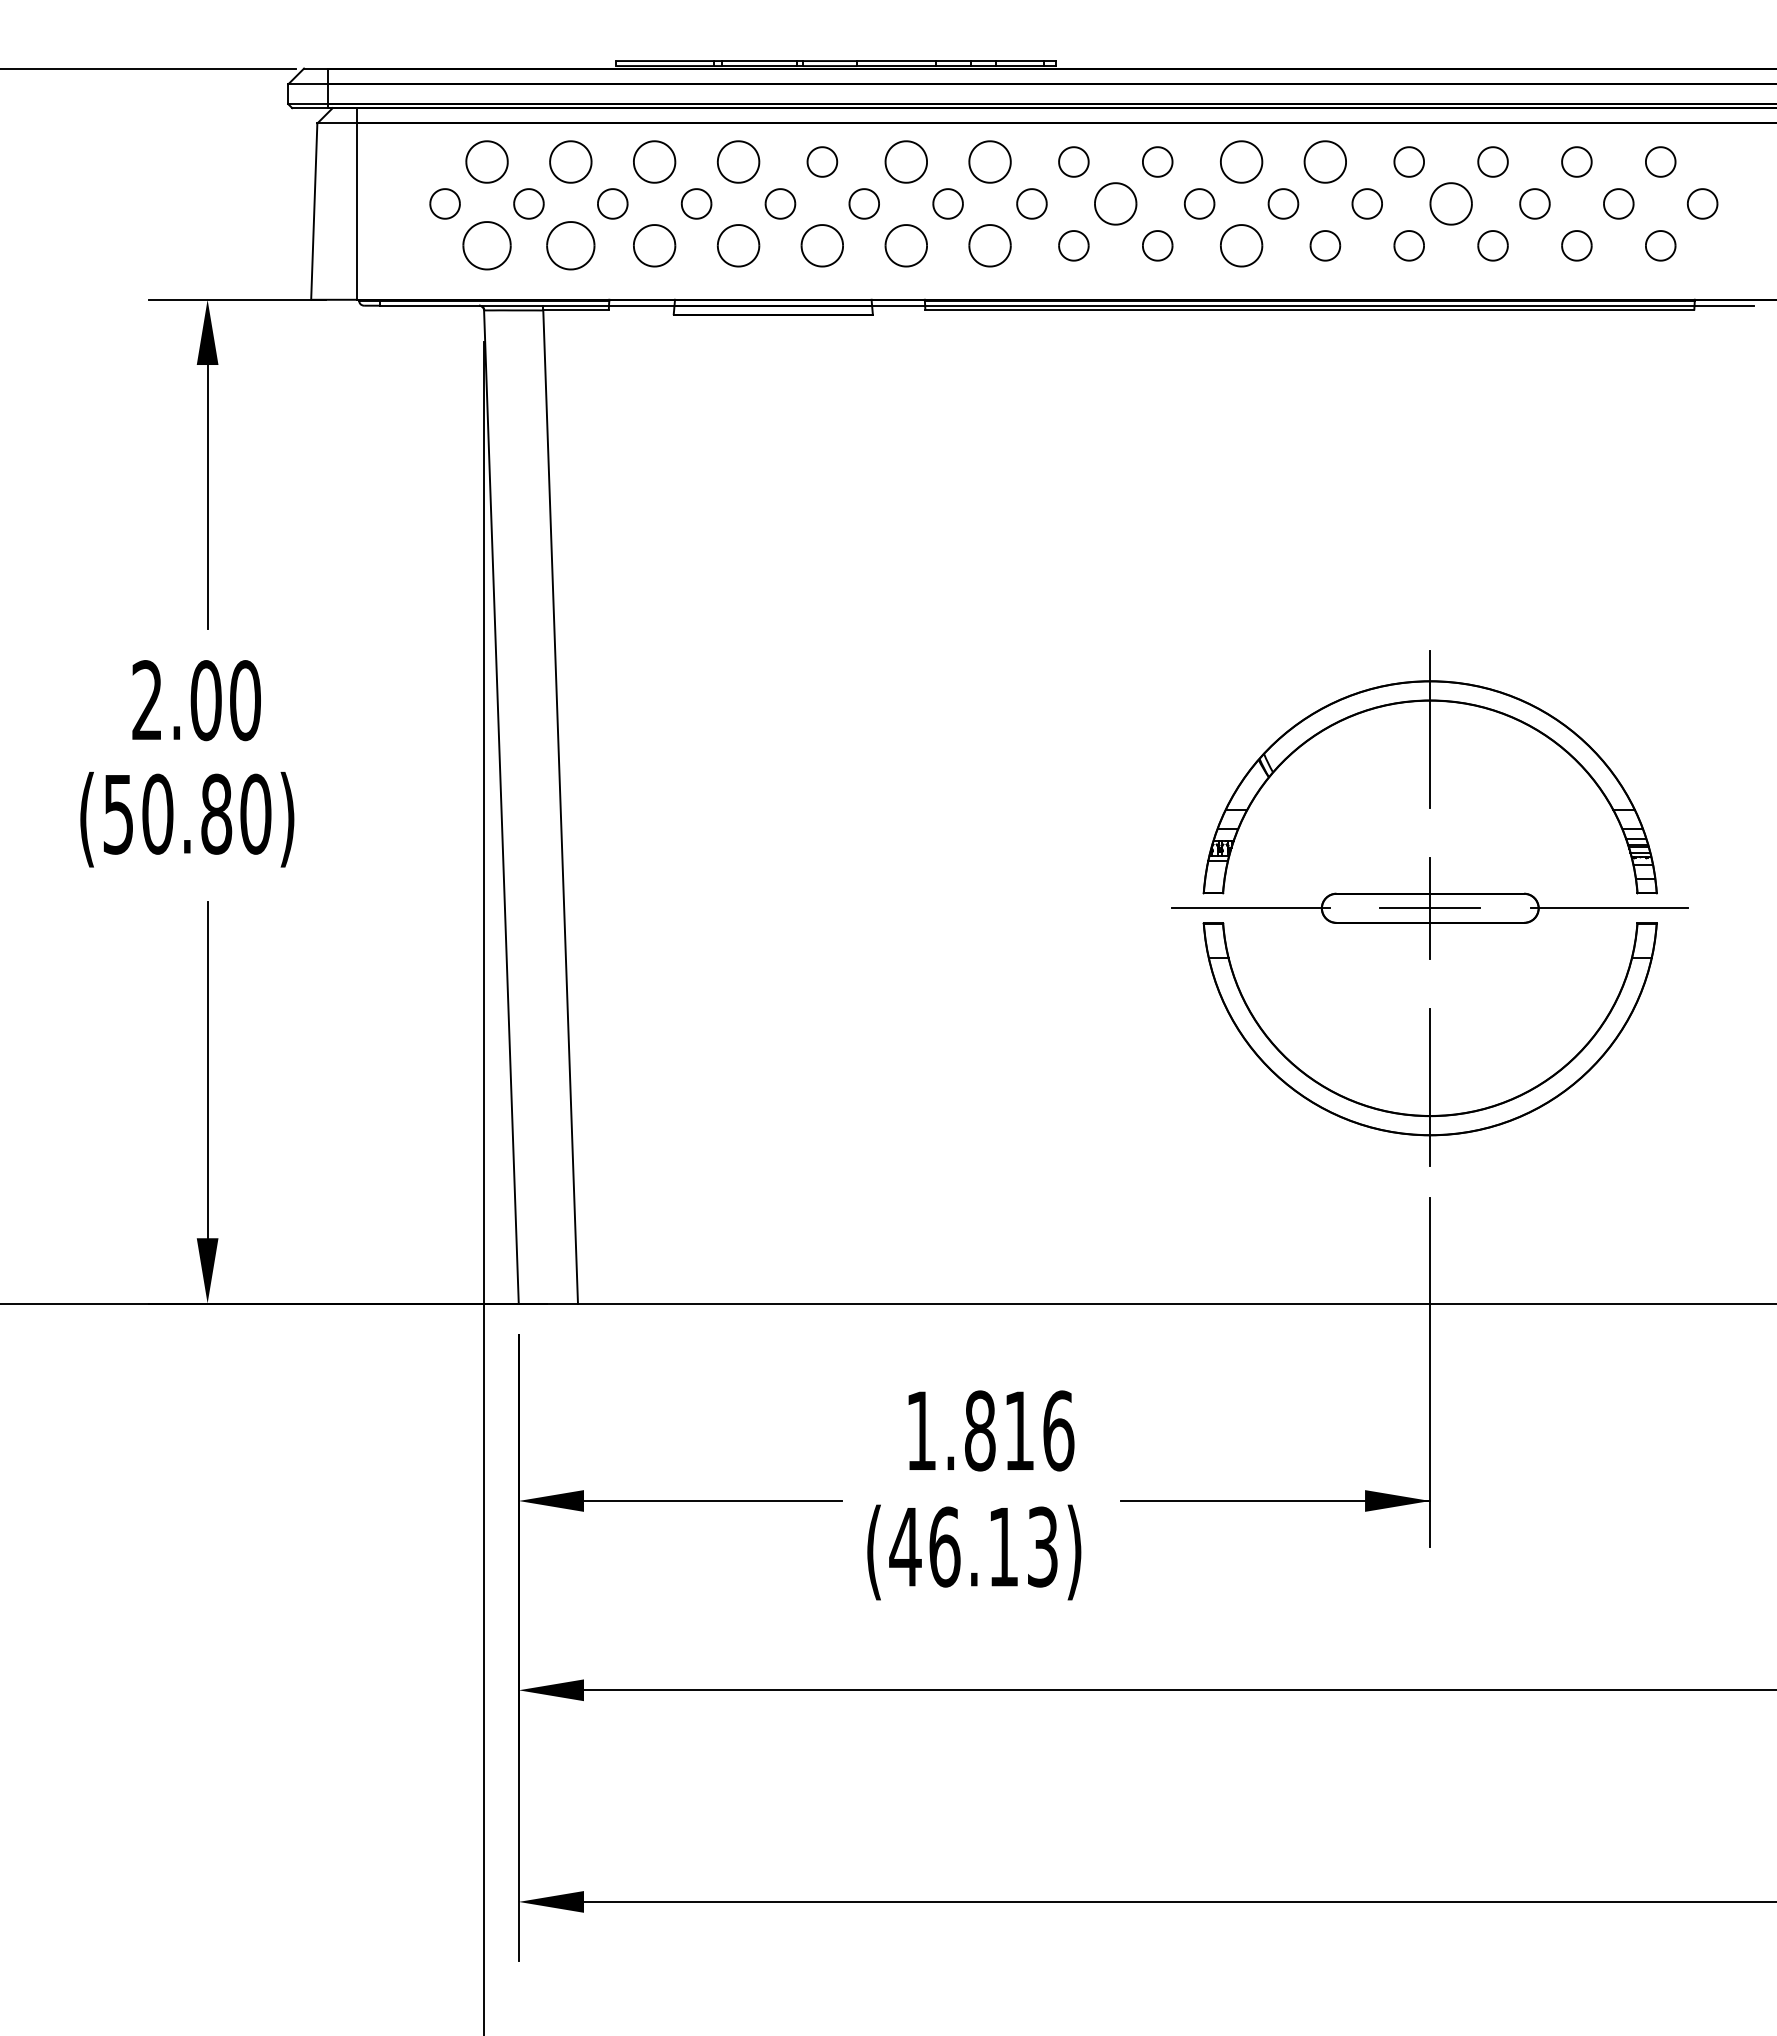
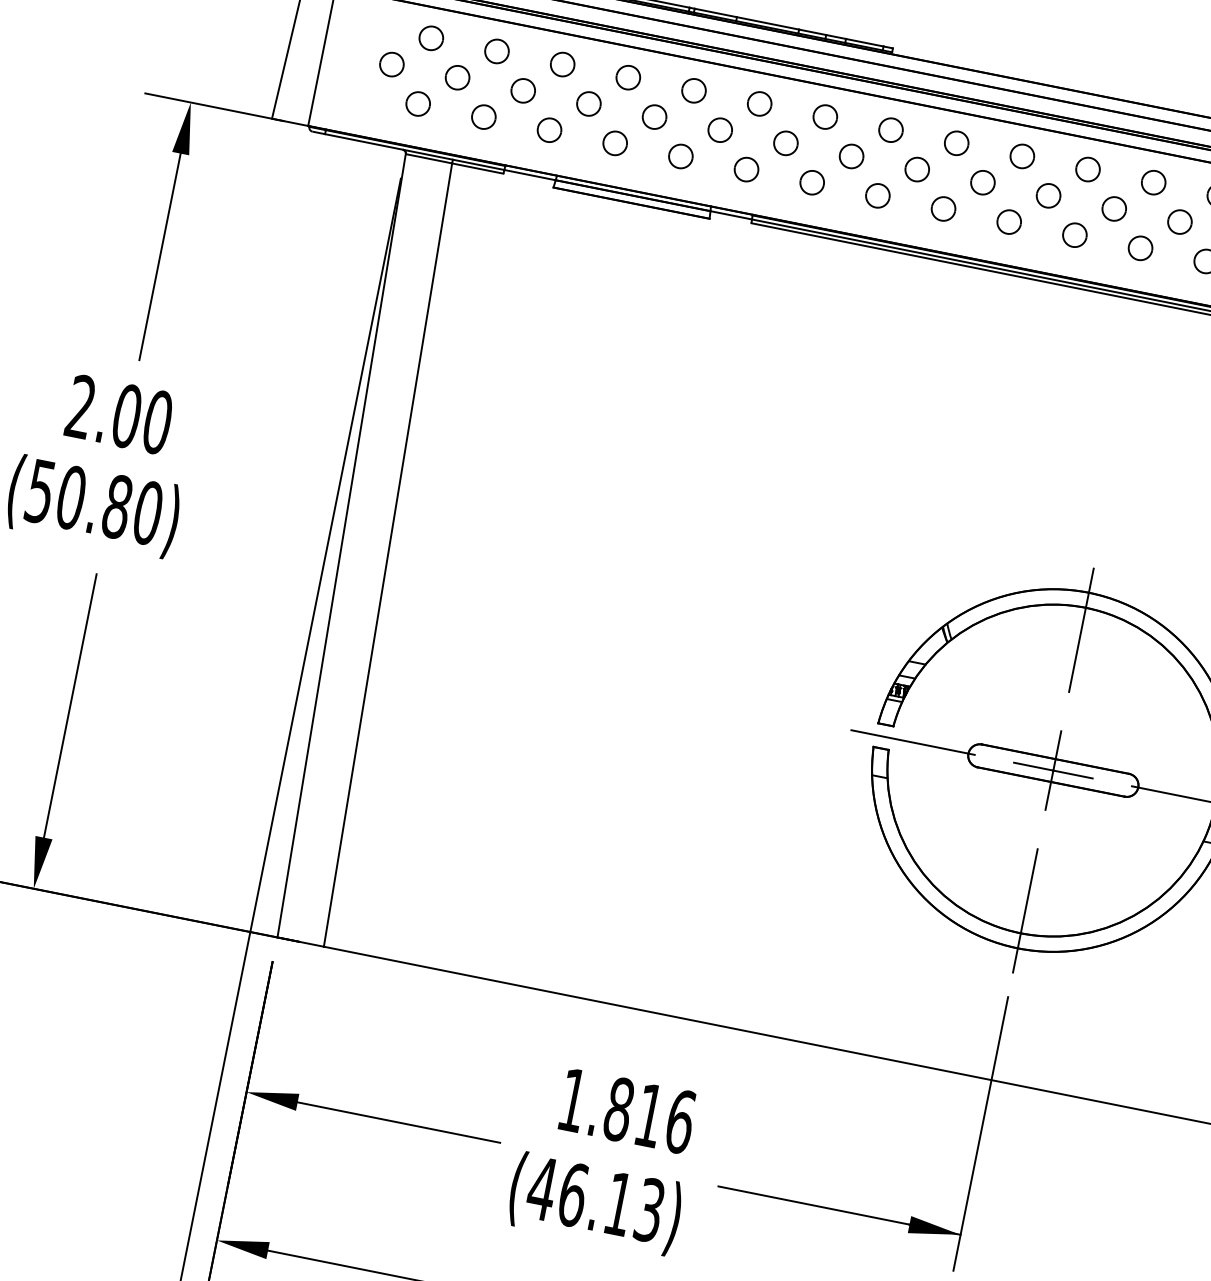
part: (486, 161) -> (430, 37), size x0.71
part: (570, 161) -> (496, 51), size x0.71
part: (654, 161) -> (562, 64), size x0.71
part: (738, 161) -> (628, 77), size x0.71
part: (905, 161) -> (759, 103), size x0.71
part: (989, 161) -> (824, 116), size x0.71
part: (1241, 161) -> (1022, 156), size x0.71
part: (1325, 161) -> (1088, 169), size x0.71
part: (1115, 203) -> (917, 169), size x0.71
part: (1450, 203) -> (1179, 221), size x0.71
part: (486, 245) -> (417, 103), size x0.62
part: (570, 245) -> (483, 116), size x0.62
part: (654, 245) -> (549, 129), size x0.71
part: (738, 245) -> (615, 143), size x0.71
part: (822, 245) -> (681, 156), size x0.71
part: (905, 245) -> (746, 169), size x0.71
part: (989, 245) -> (811, 182), size x0.71
part: (1241, 245) -> (1009, 221), size x0.71

